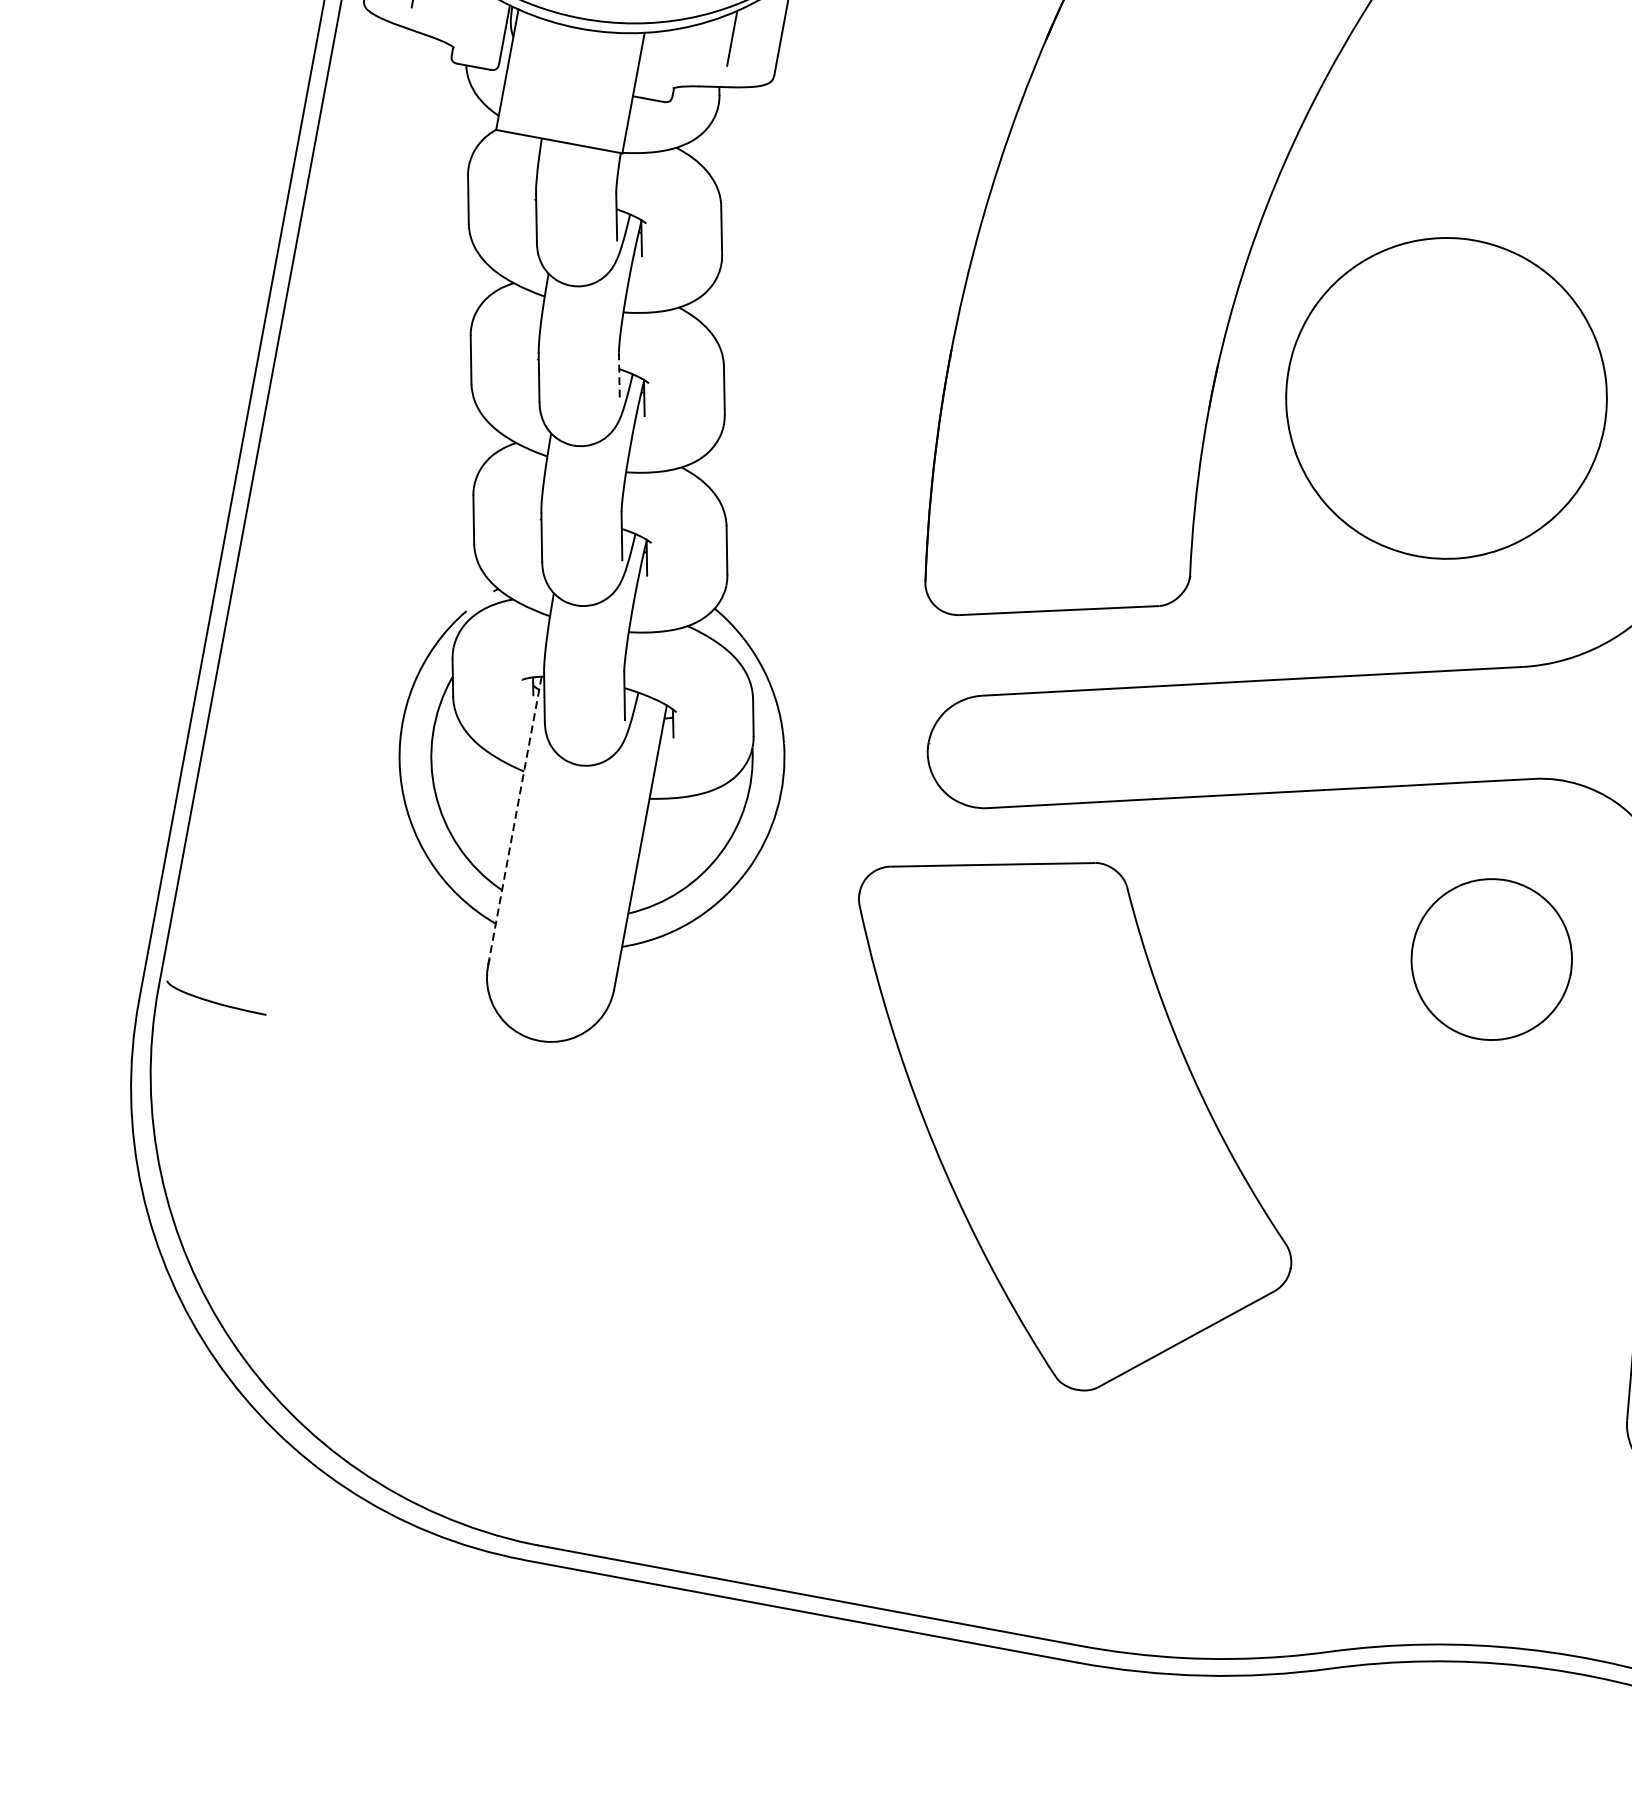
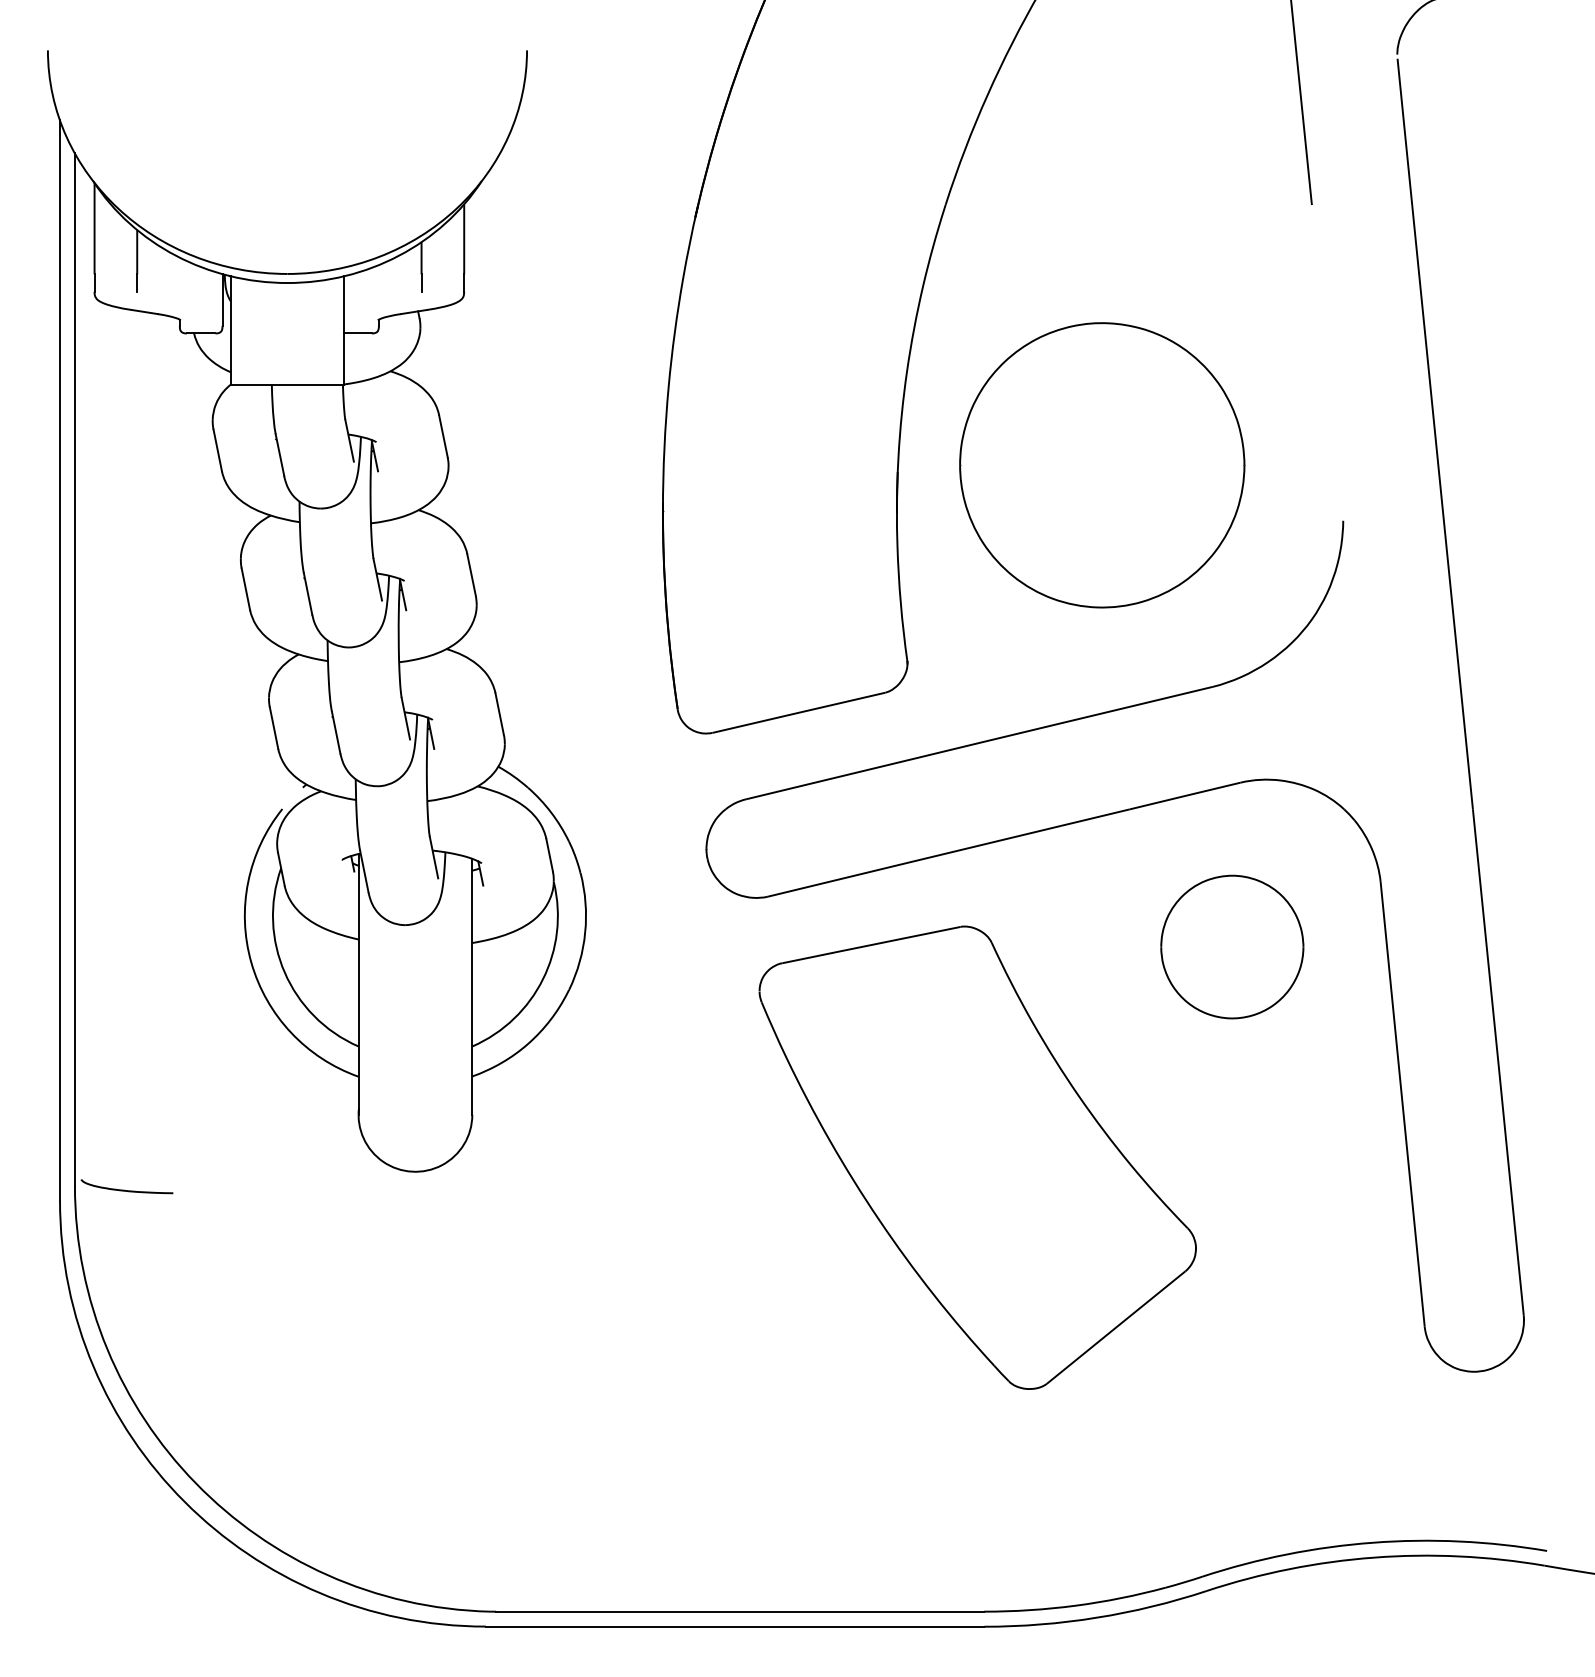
line: (618, 377) -> (377, 580), dashed -> solid
line: (514, 821) -> (358, 984), dashed -> solid
part: (1067, 1122) -> (977, 1157), moved

